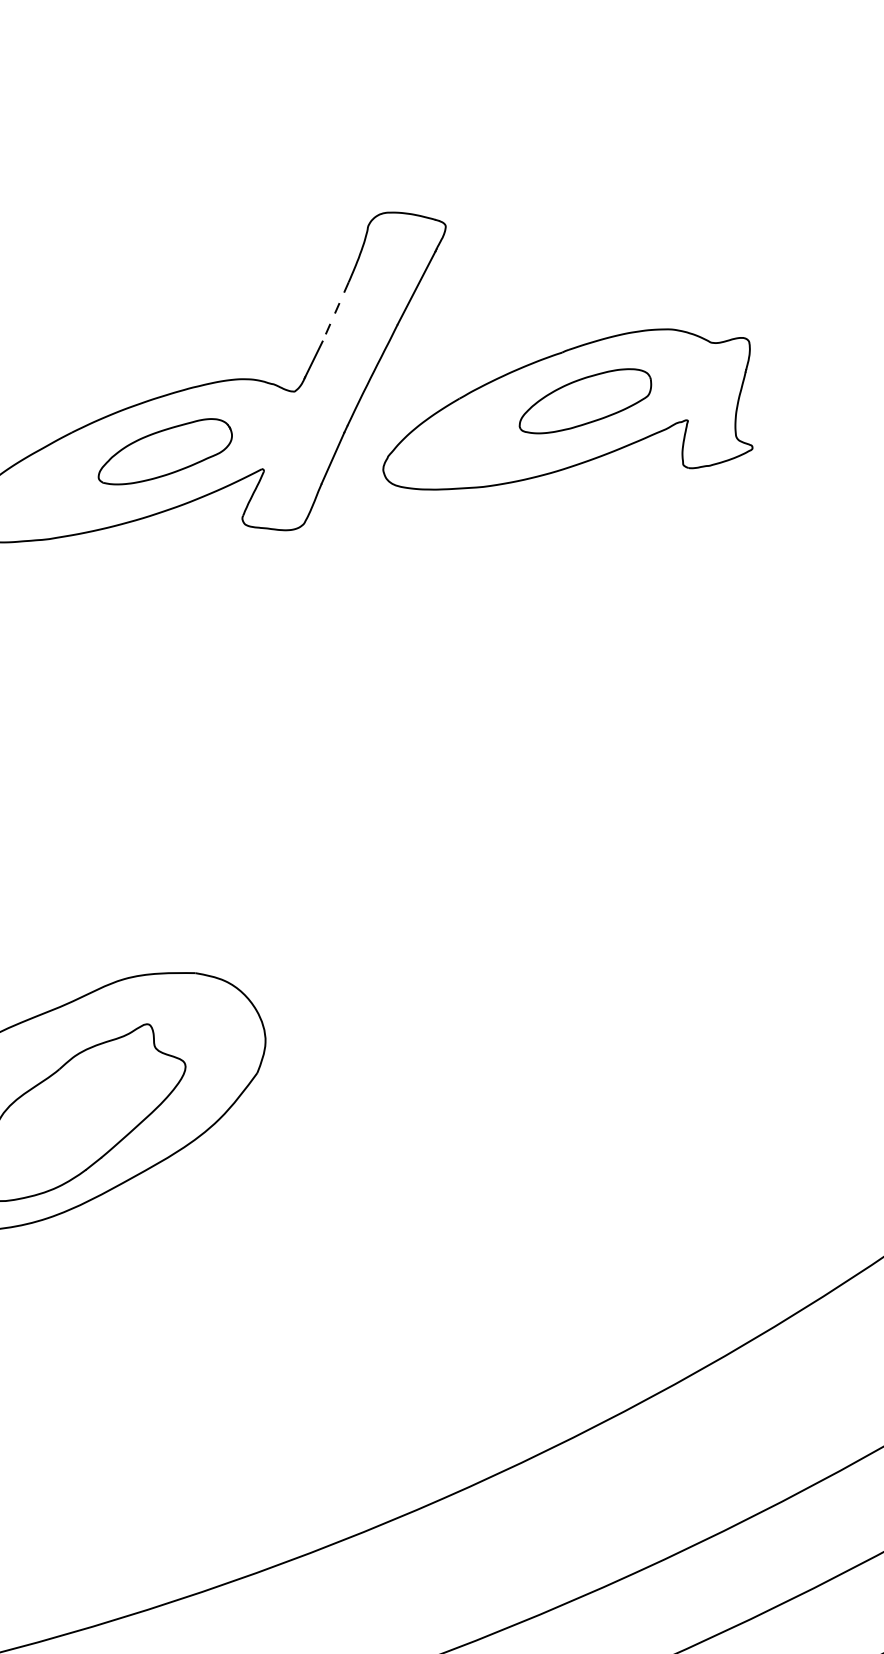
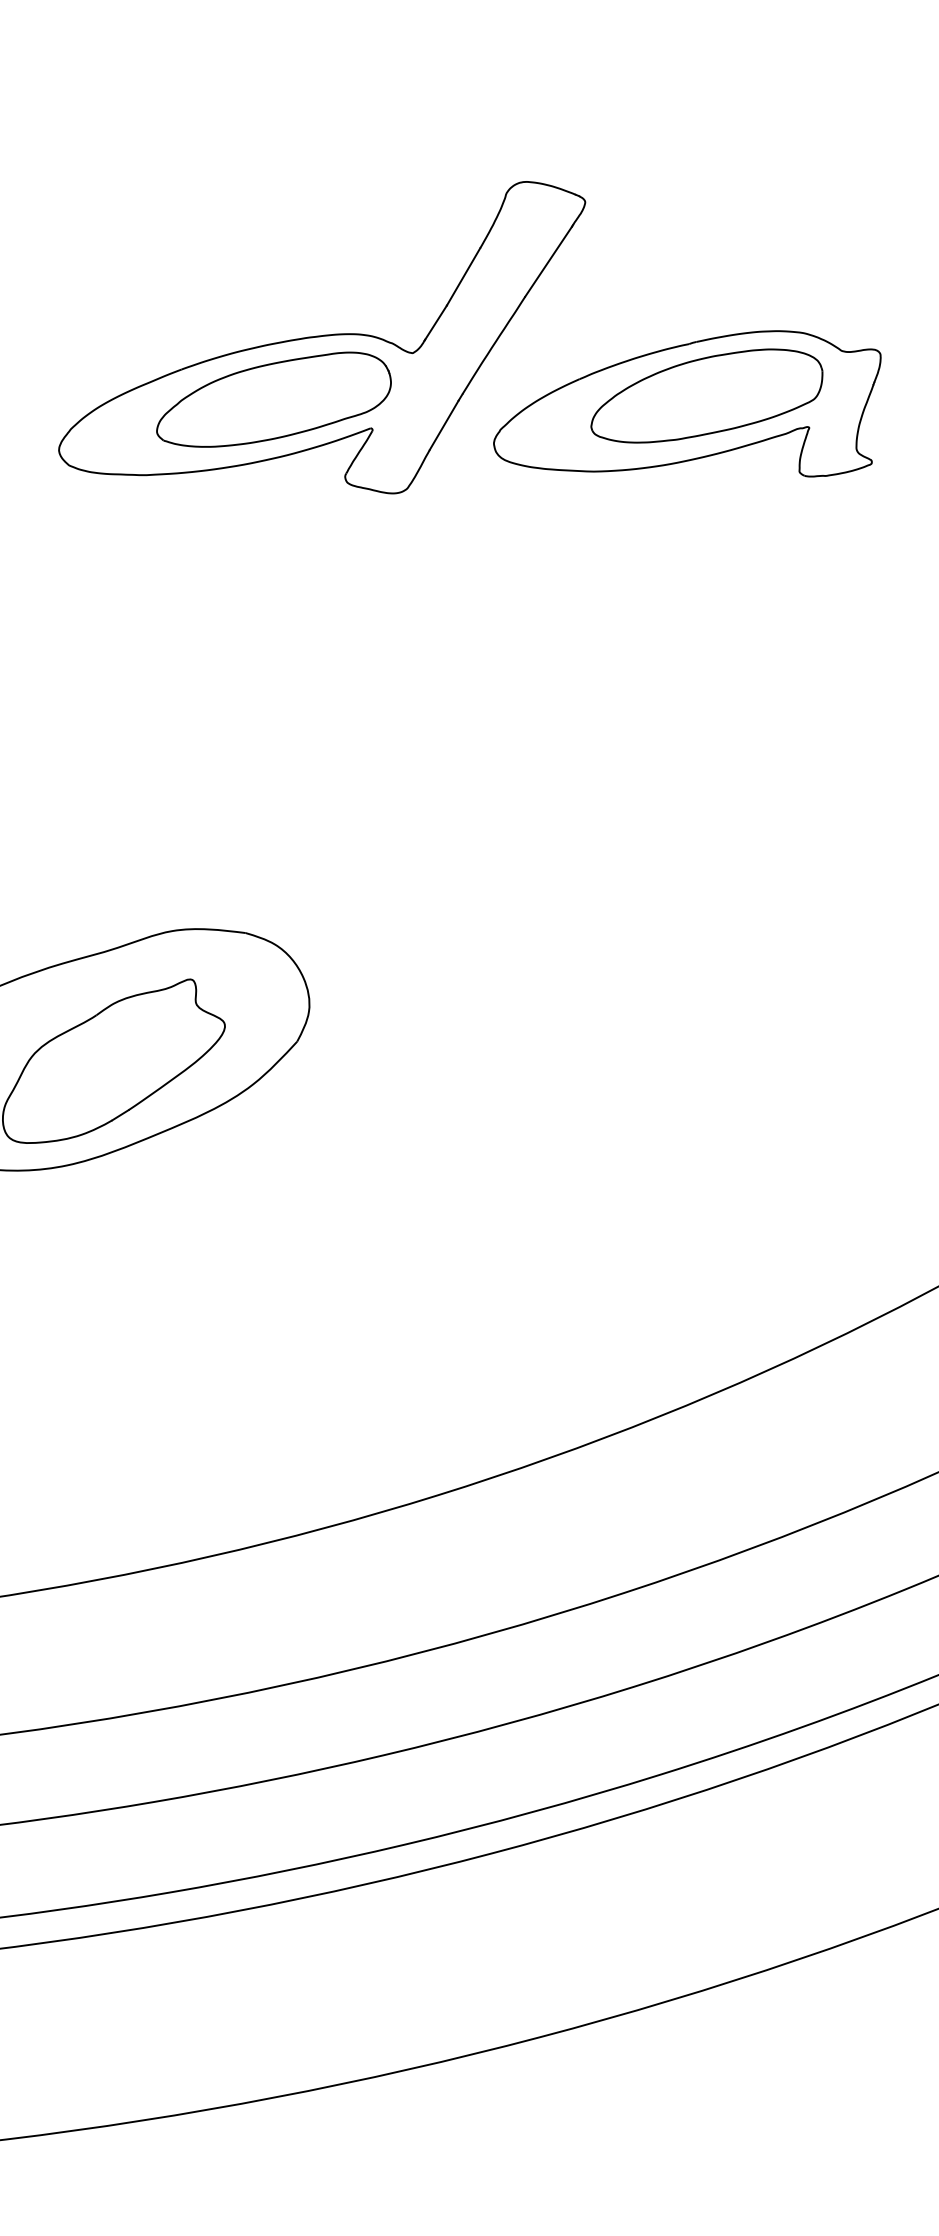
line: (335, 312) -> (463, 277), dashed -> solid
part: (584, 400) -> (706, 395), size x1.67
part: (164, 451) -> (273, 399), size x1.67

